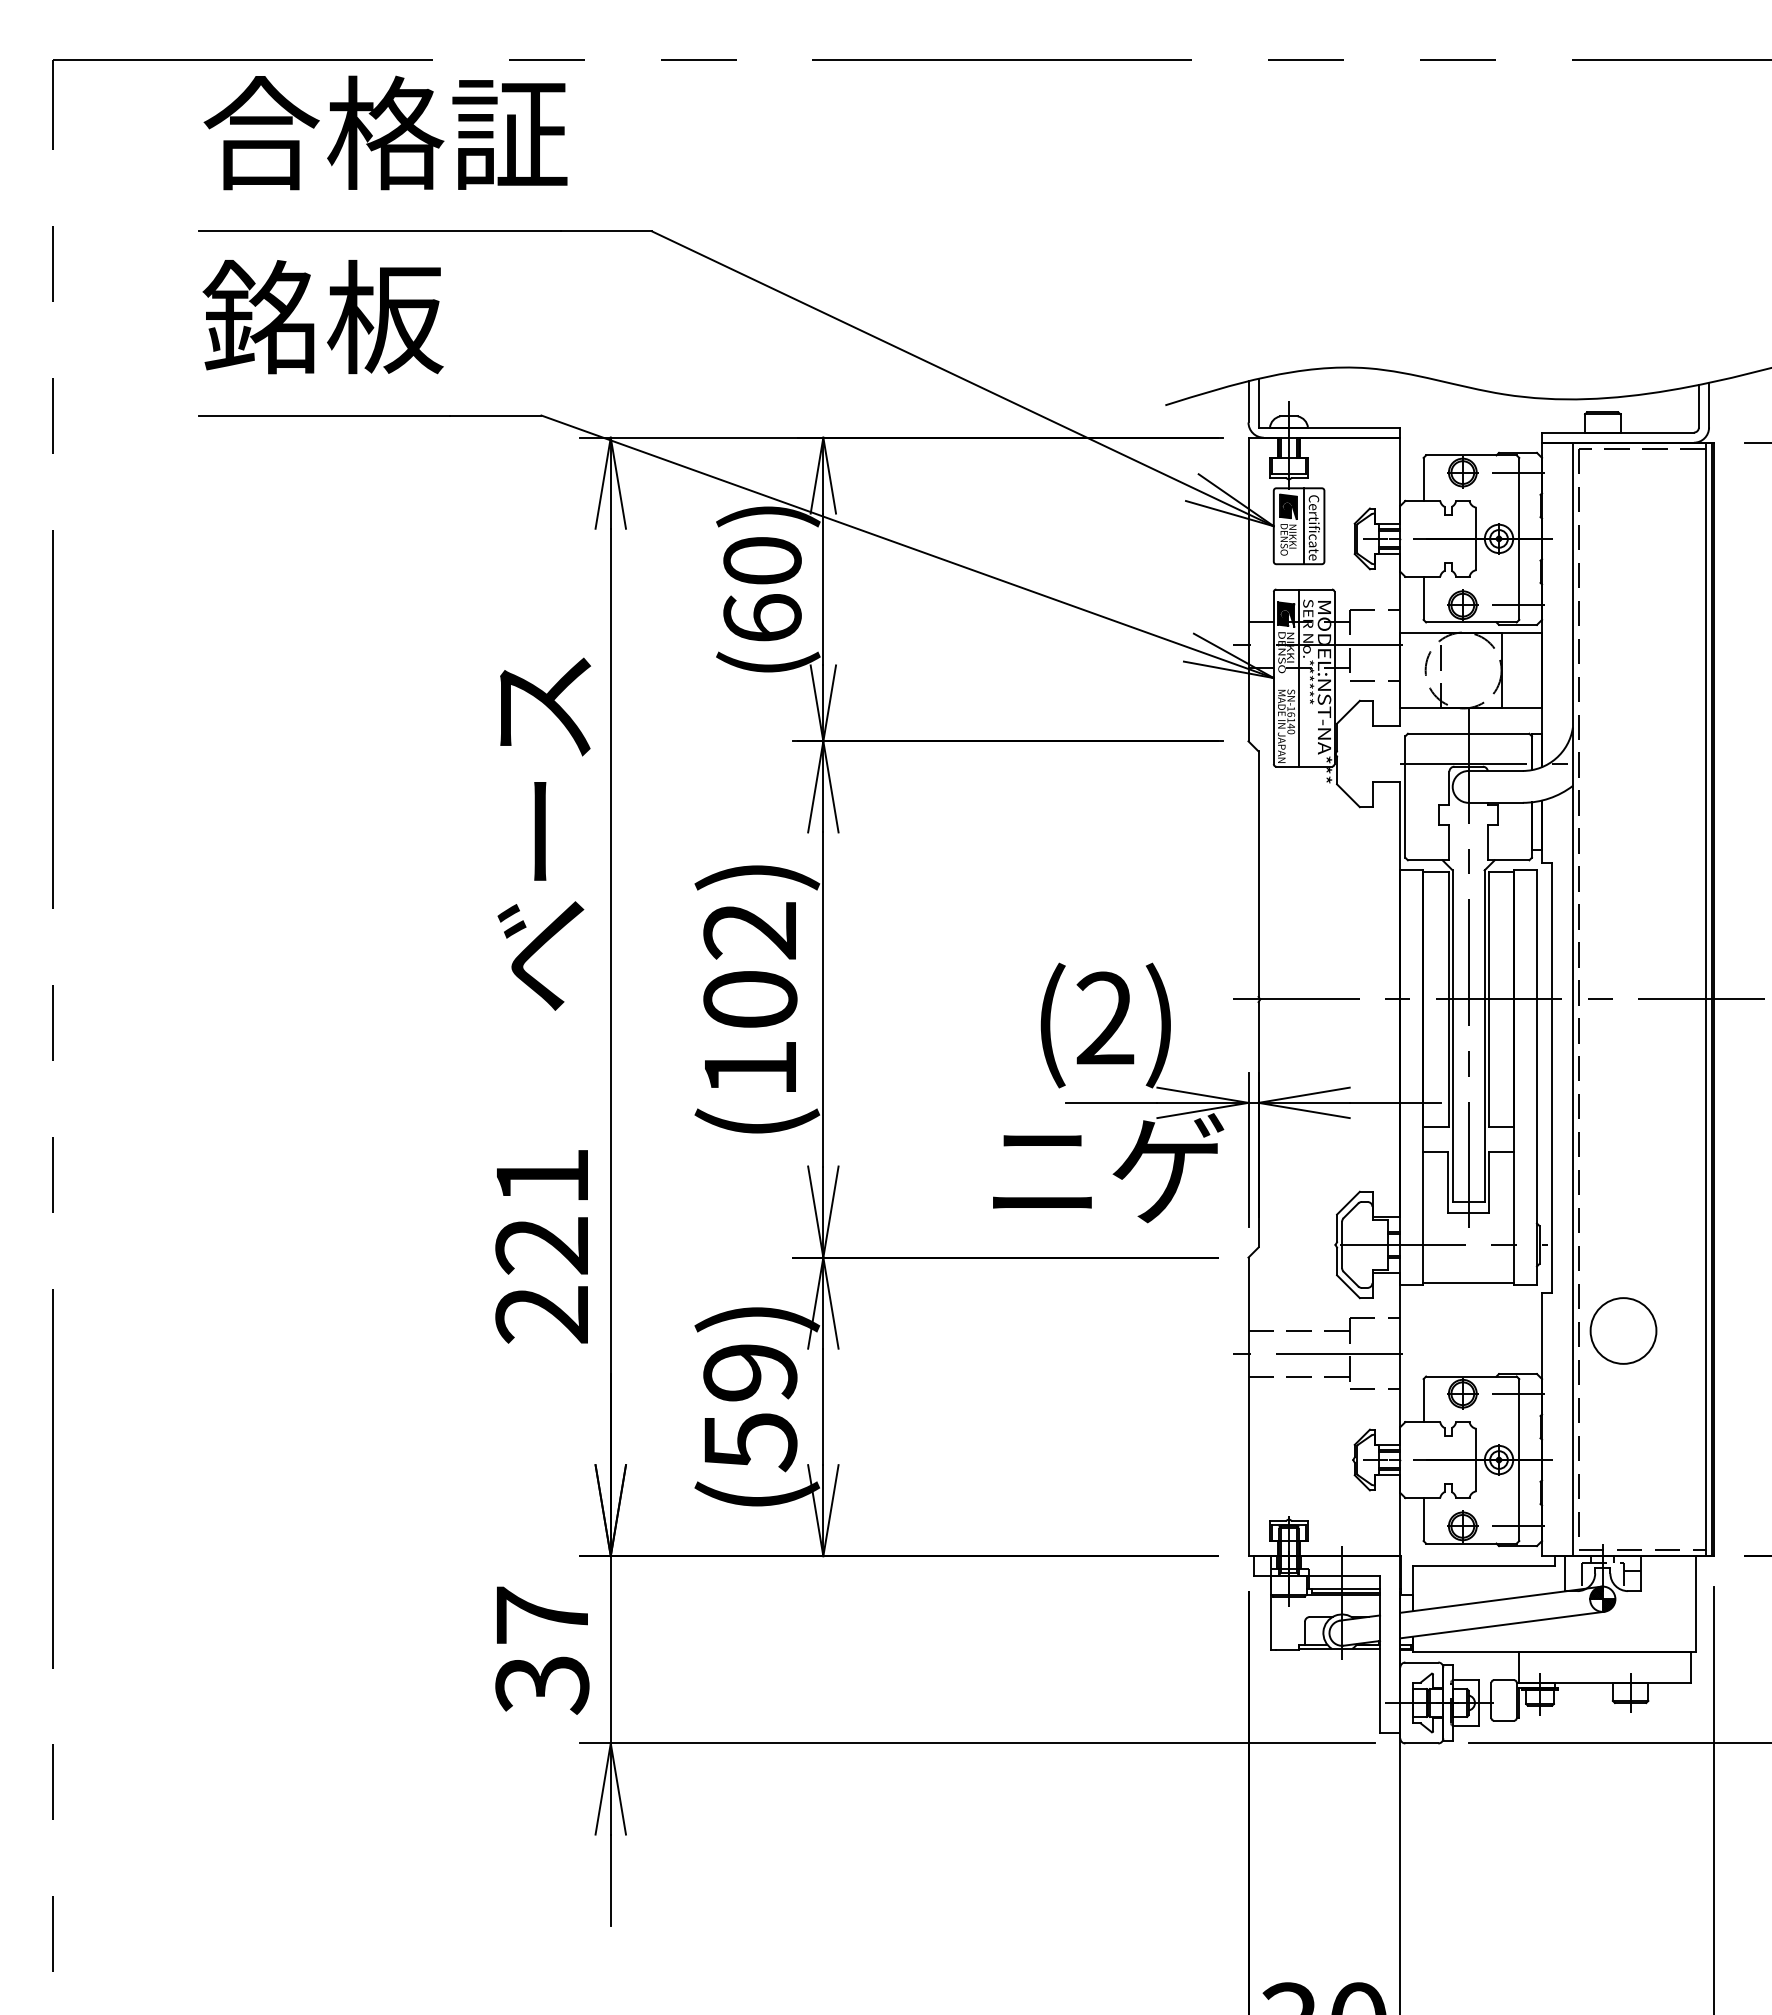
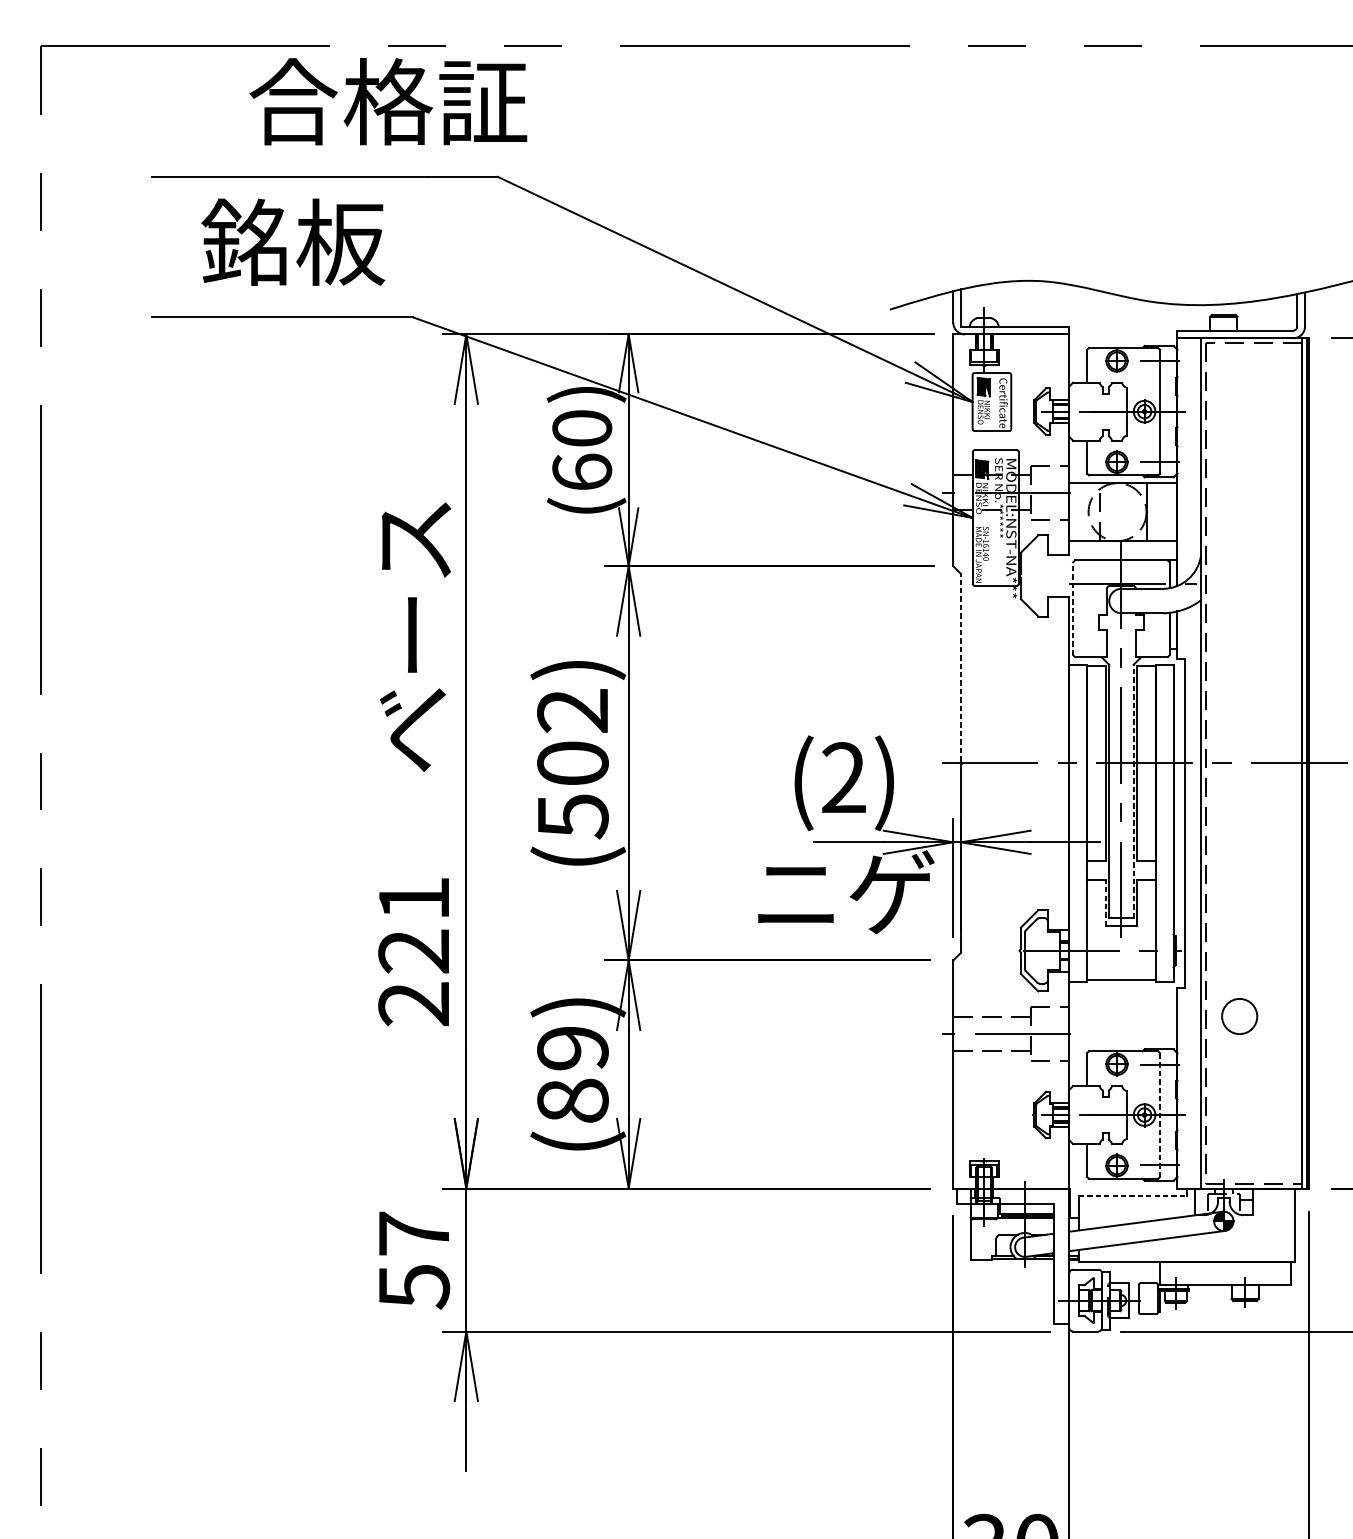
text: (385, 132) -> (388, 101), moved
text: (322, 317) -> (292, 242), moved
line: (1304, 526) -> (996, 402), removed
line: (1299, 677) -> (992, 517), removed
line: (1405, 797) -> (1073, 609), solid -> dashed
line: (1258, 874) -> (960, 667), solid -> dashed
line: (1484, 1036) -> (1133, 791), solid -> dashed
text: (751, 1069) -> (573, 816), (102) -> (502)
line: (1447, 1181) -> (1105, 902), solid -> dashed
circle: (1623, 1330) -> (1239, 1016), size x0.7
text: (750, 1442) -> (573, 1101), (59) -> (89)
line: (1519, 1460) -> (1160, 1115), solid -> dashed
line: (1483, 1566) -> (1132, 1196), solid -> dashed
text: (542, 1685) -> (414, 1287), 37 -> 57

